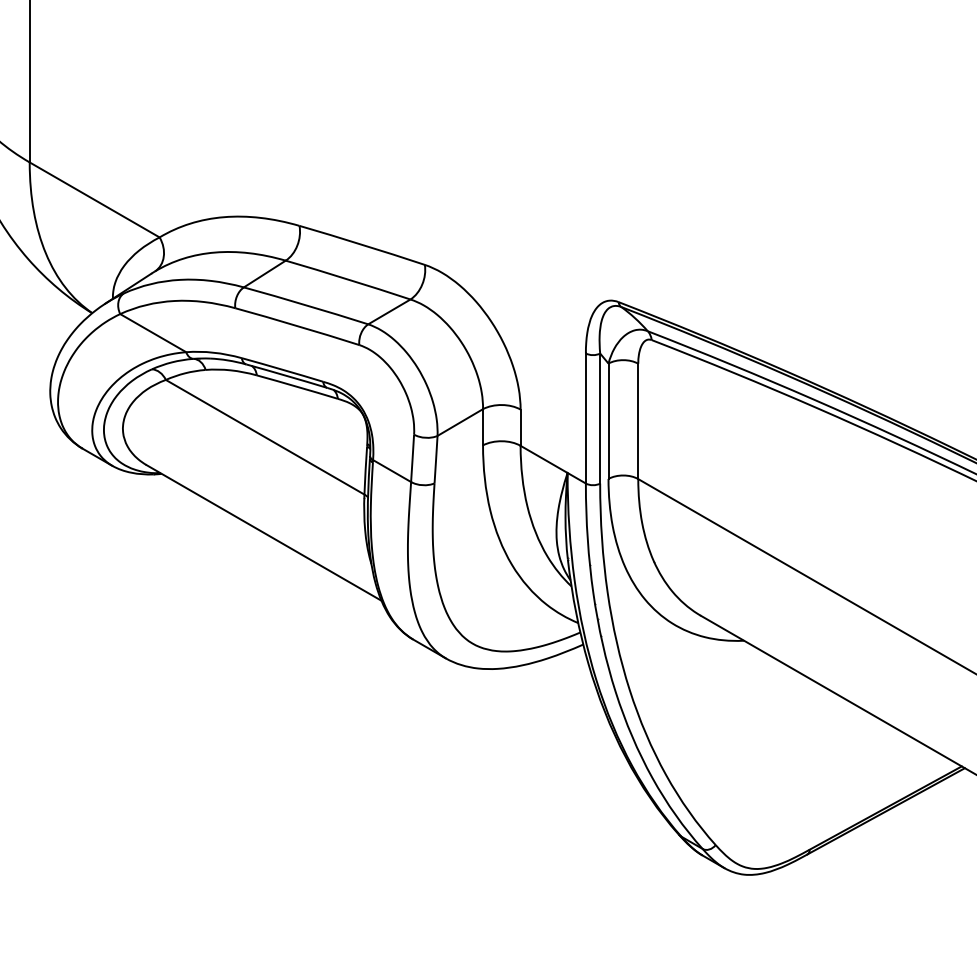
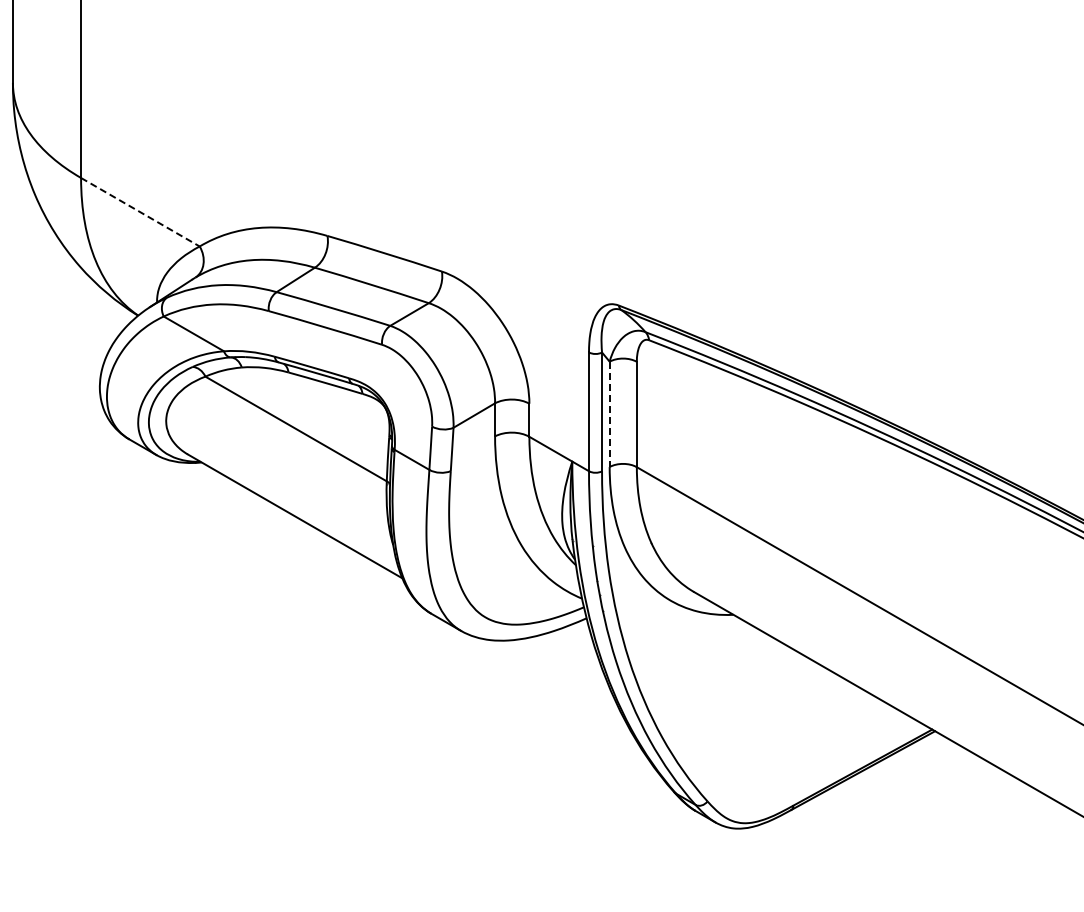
line: (94, 200) -> (140, 212), solid -> dashed
line: (608, 421) -> (609, 414), solid -> dashed

